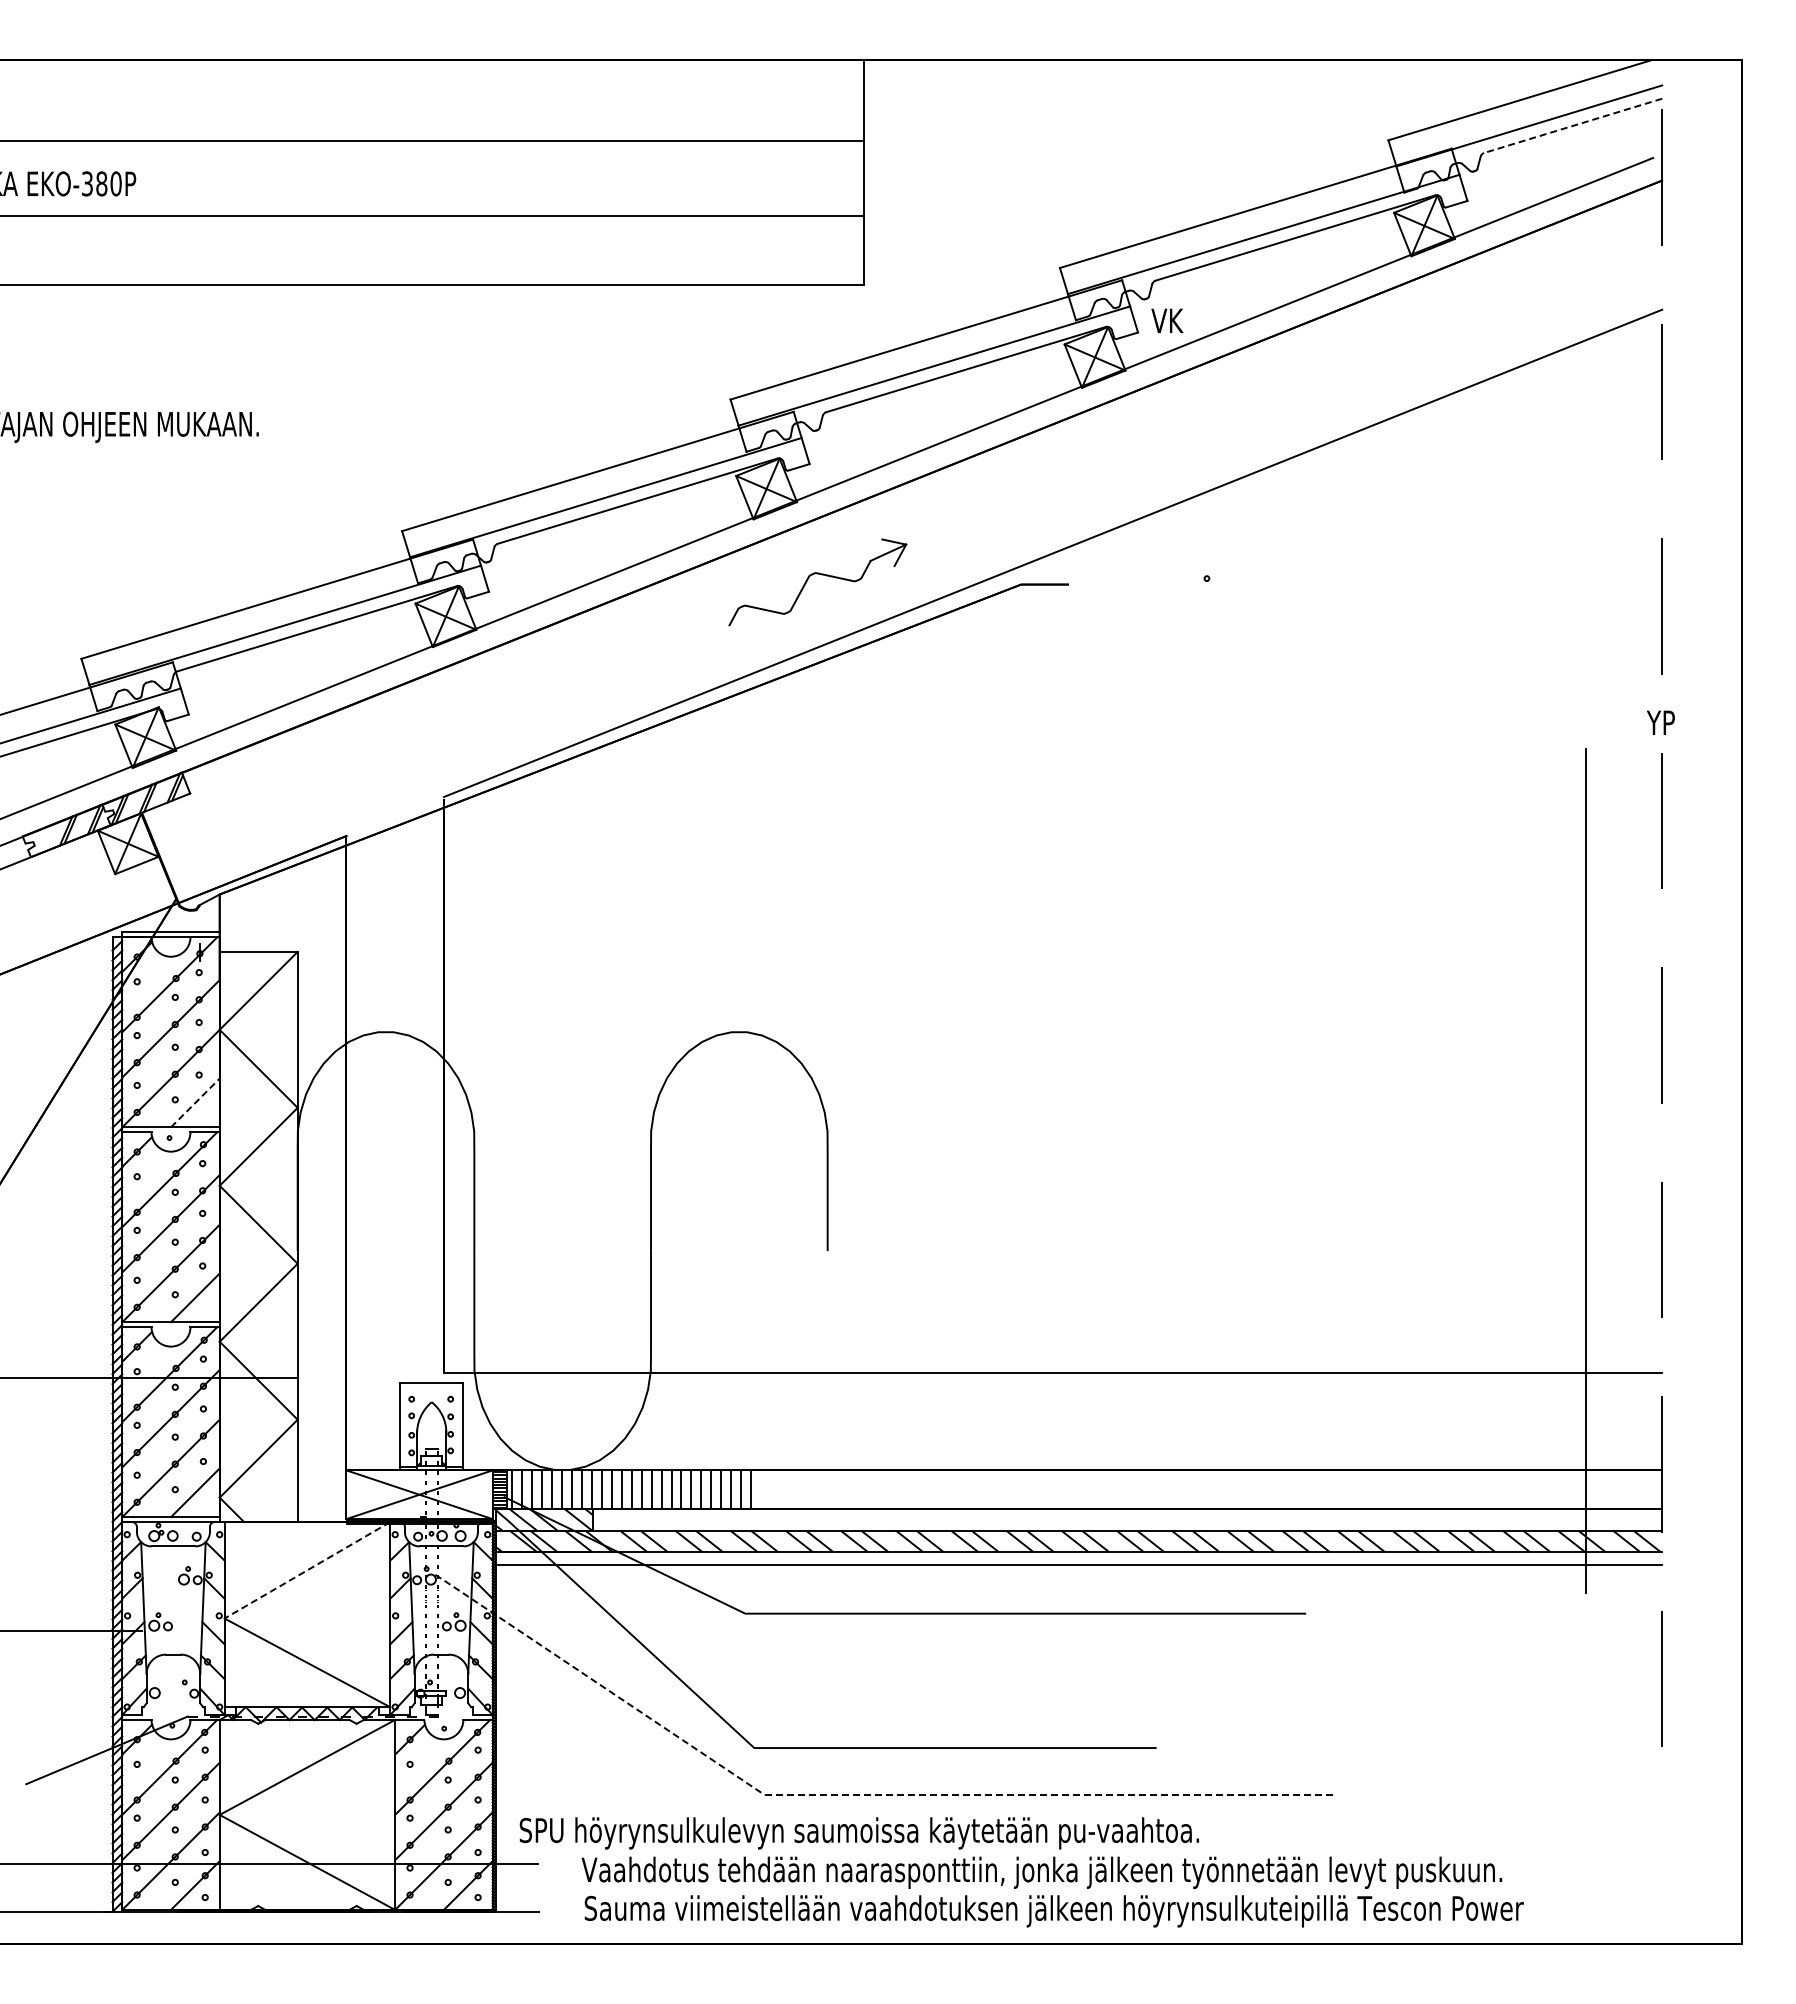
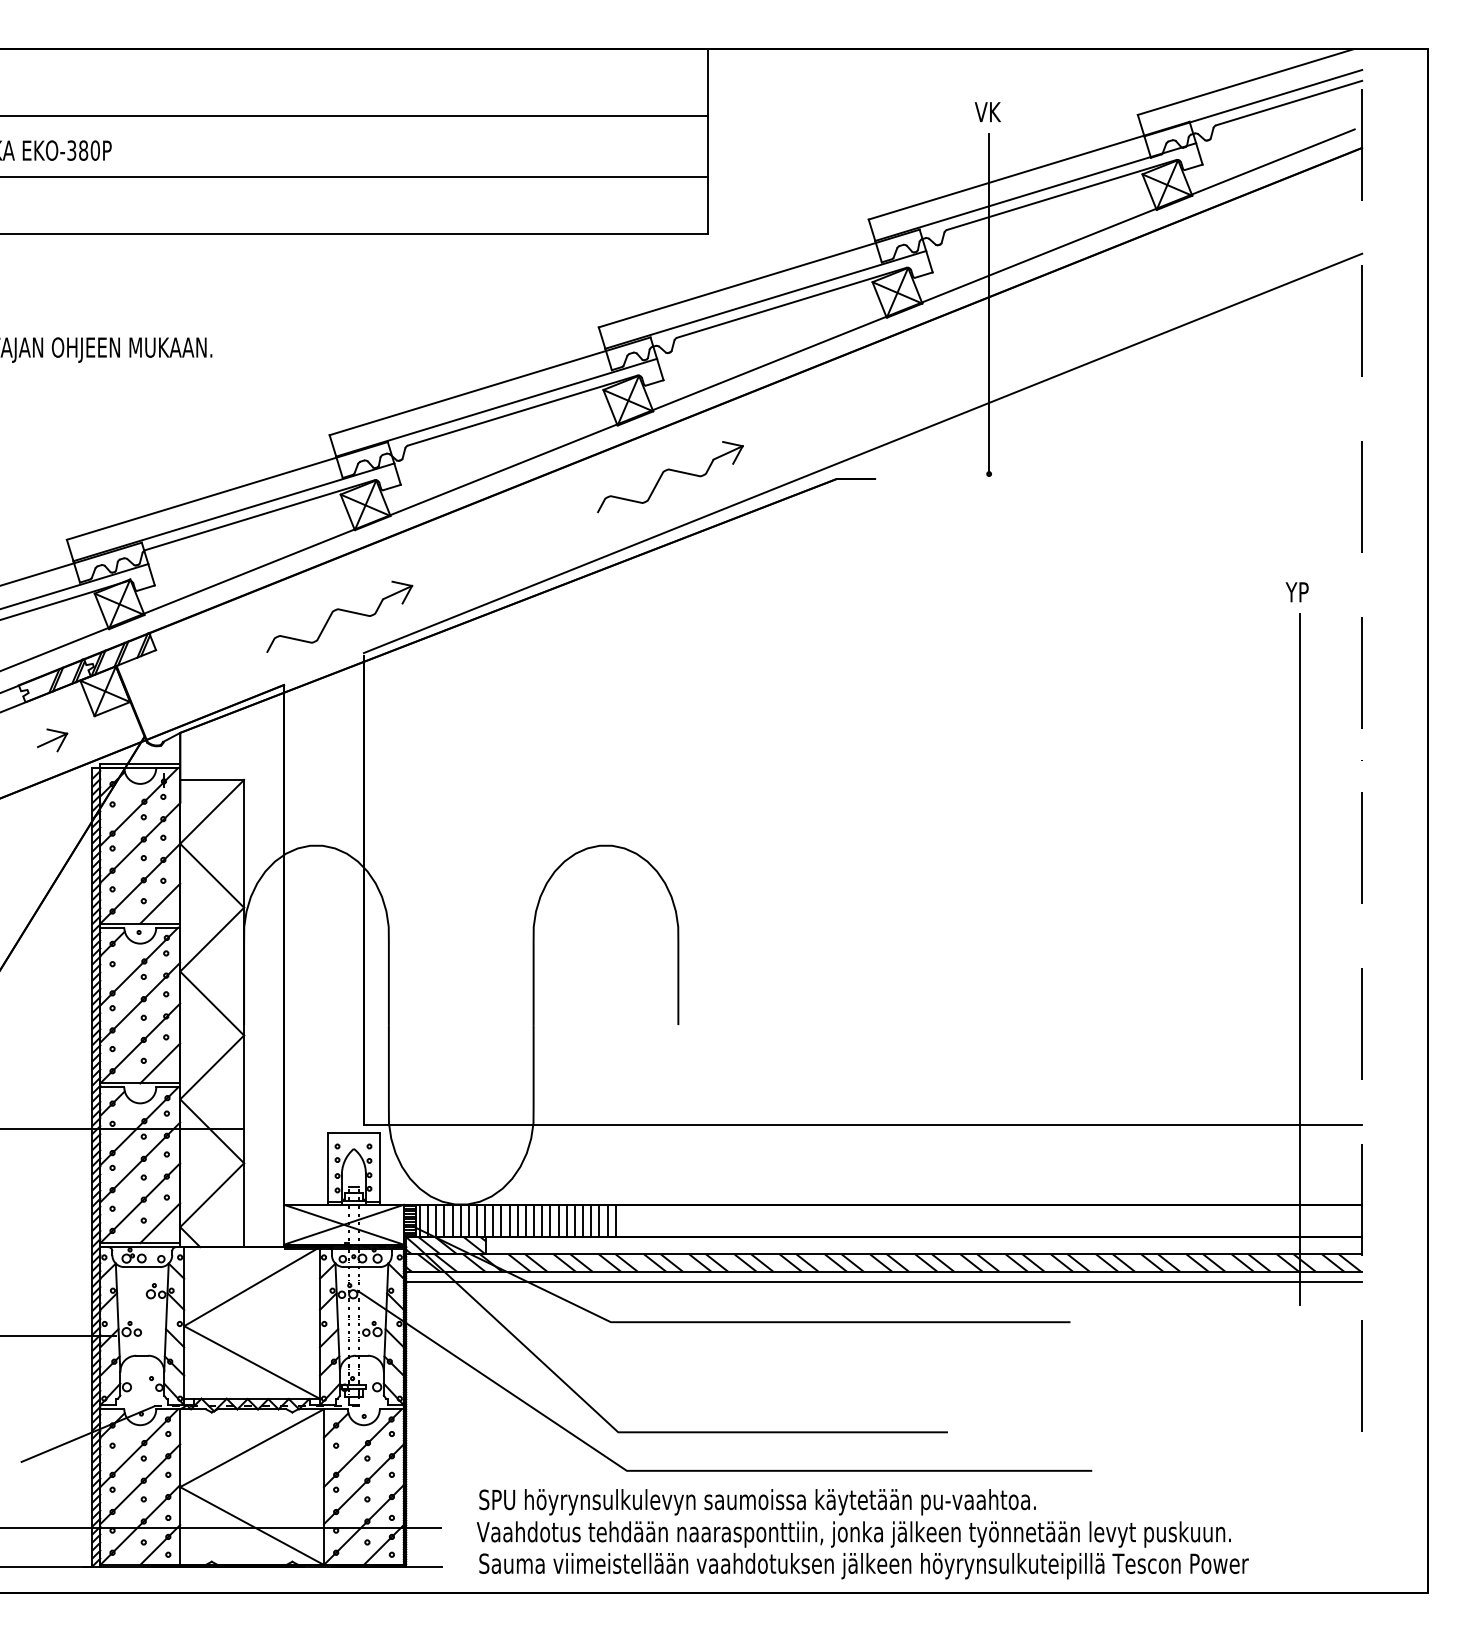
line: (1572, 126) -> (1288, 103), dashed -> solid
text: (1167, 320) -> (987, 111), moved
line: (1206, 370) -> (988, 303), added
text: (1660, 722) -> (1296, 591), moved
part: (415, 745) -> (340, 610), added
part: (63, 903) -> (52, 740), added
line: (195, 1102) -> (160, 903), dashed -> solid
line: (307, 1570) -> (252, 1286), dashed -> solid
line: (849, 1795) -> (696, 1471), dashed -> solid
text: (858, 1833) -> (756, 1502), moved

